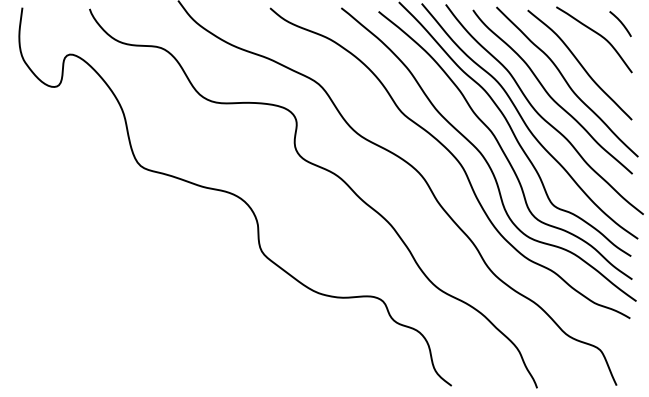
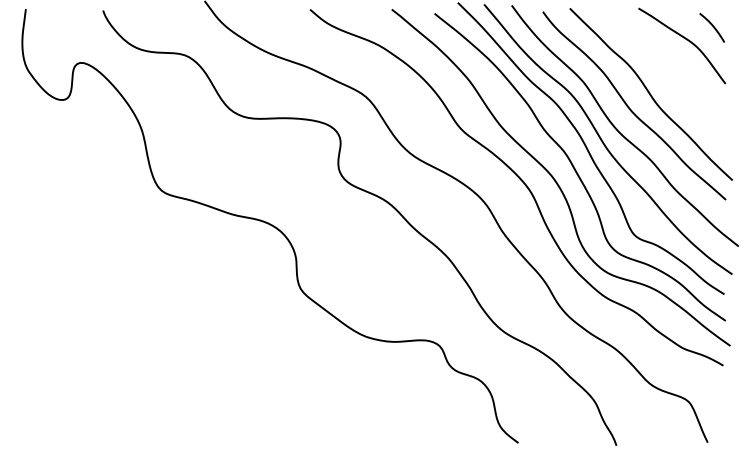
curve: (579, 64) -> (665, 74), removed

